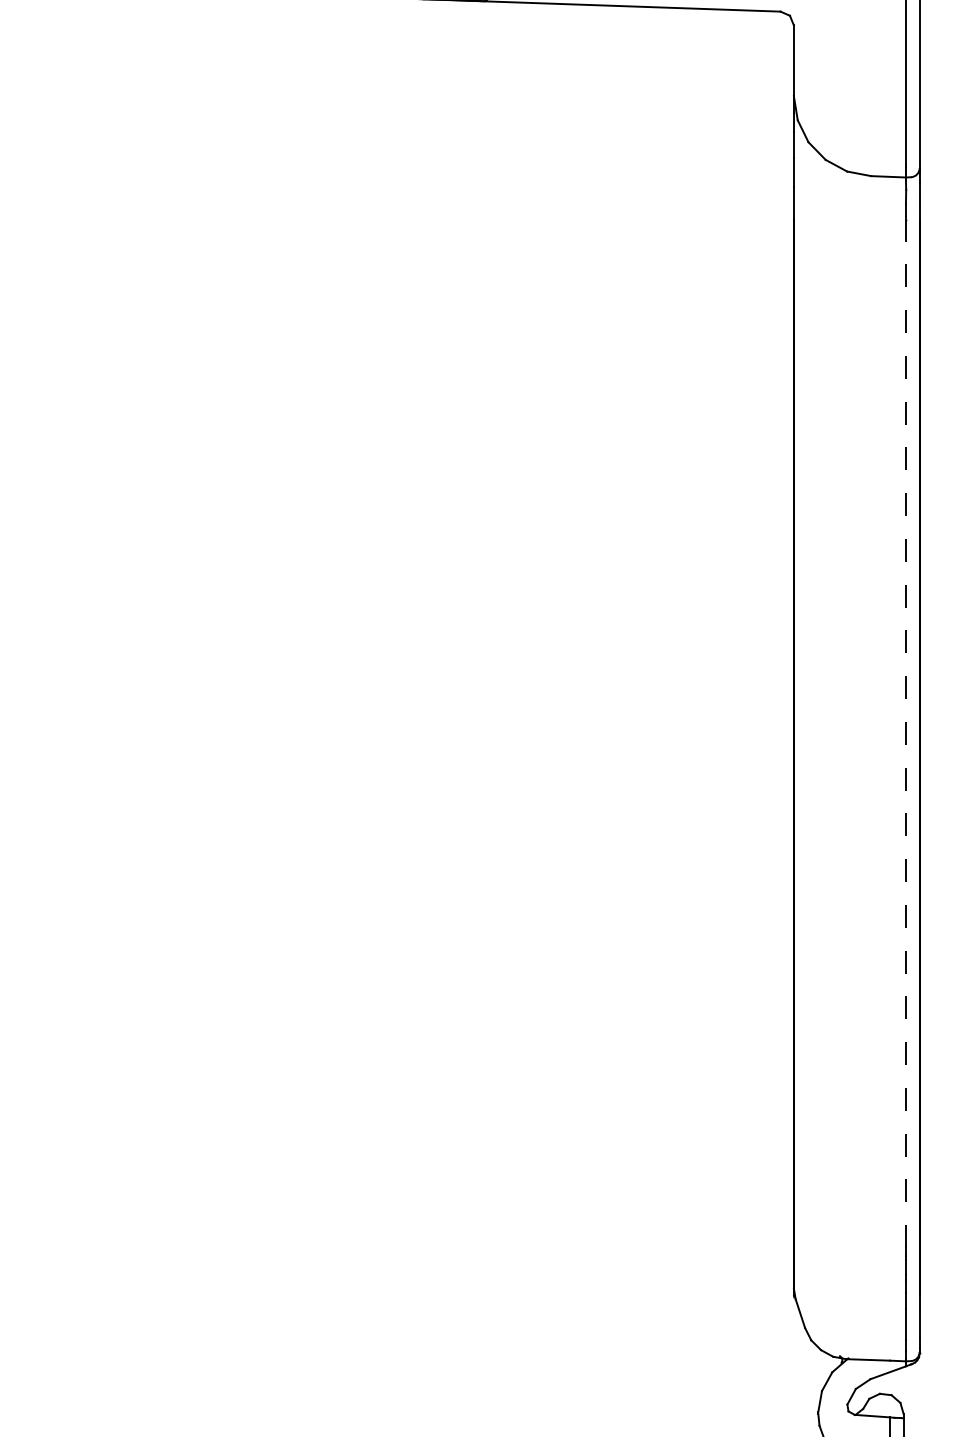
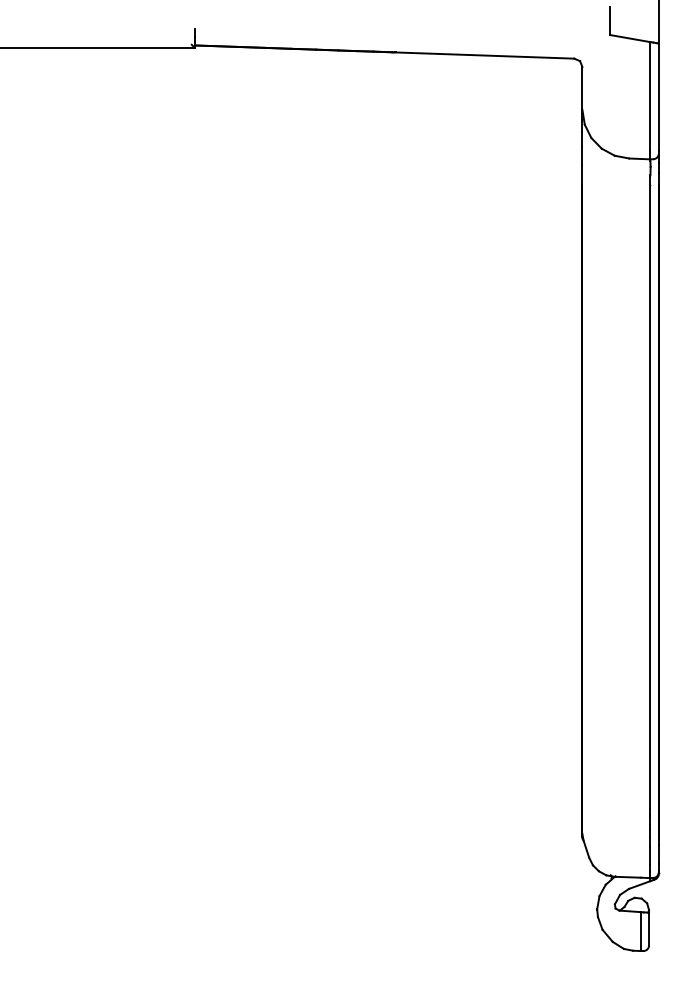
line: (905, 732) -> (650, 496), dashed -> solid

